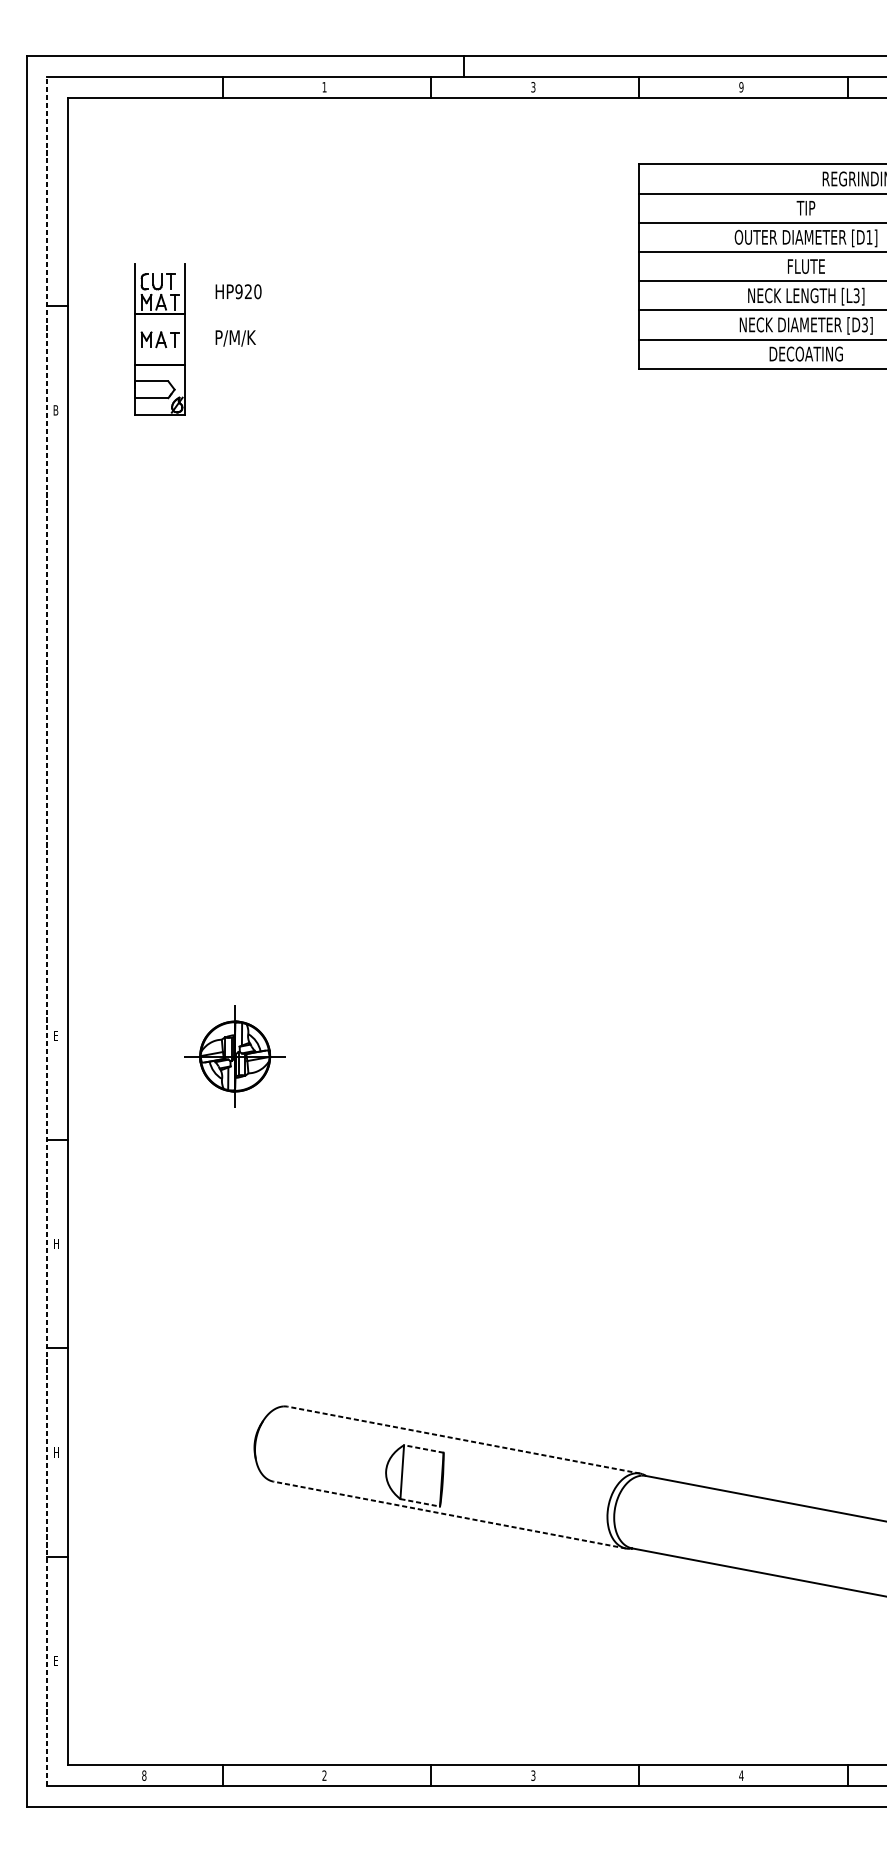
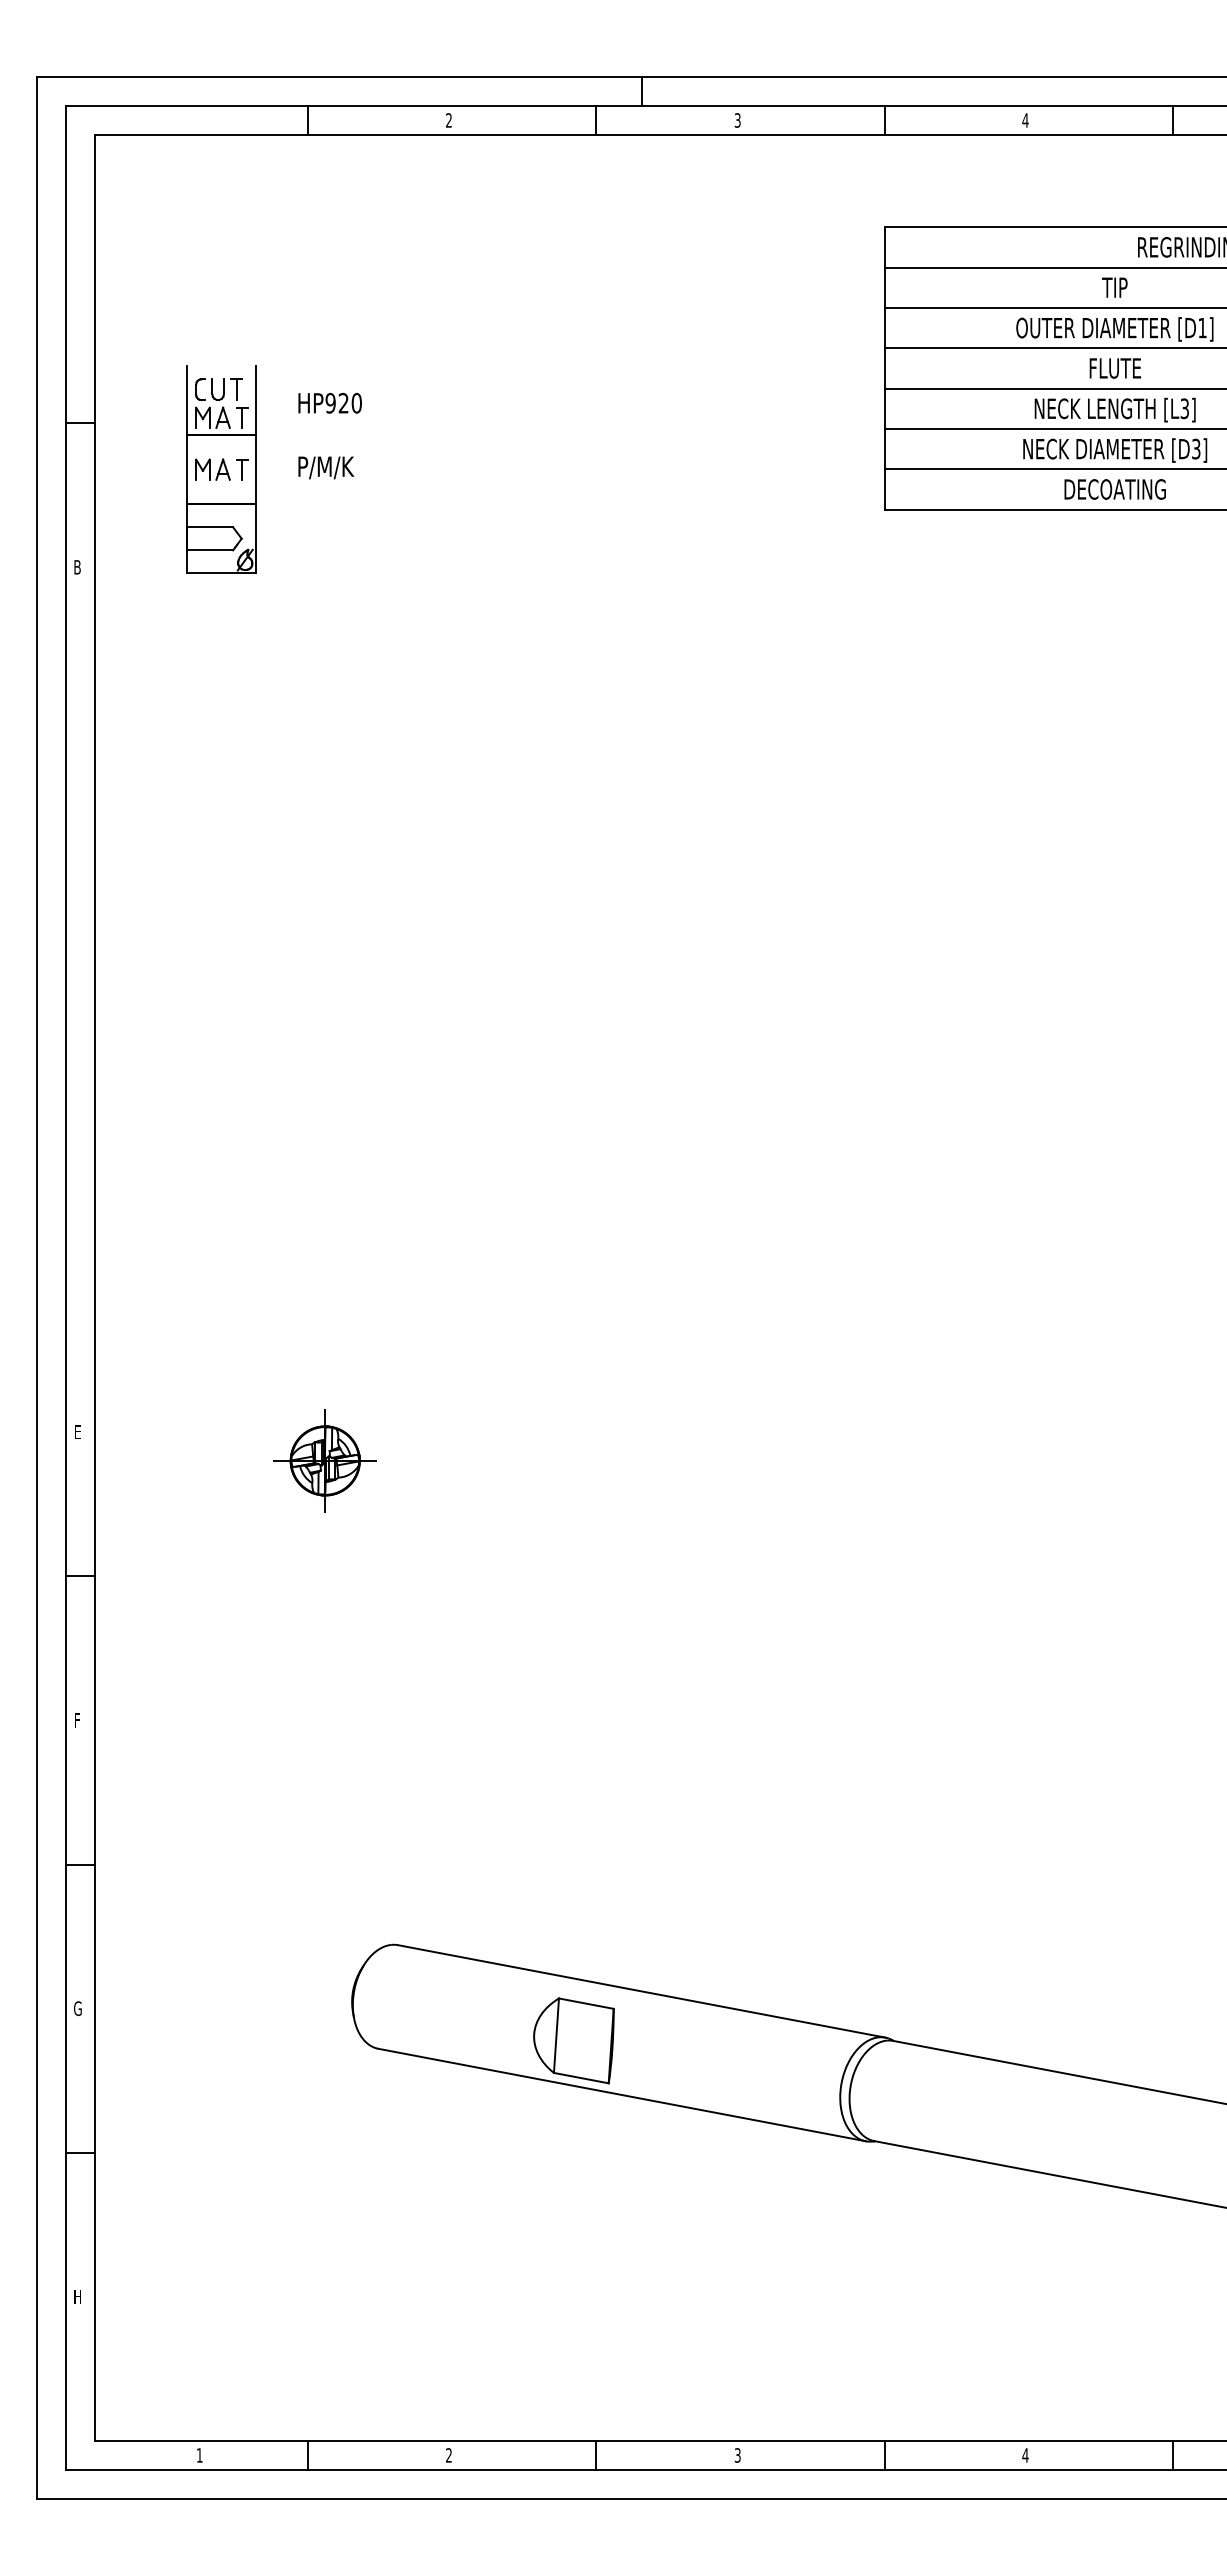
text: (324, 87) -> (448, 120), 1 -> 2
text: (741, 87) -> (1025, 120), 9 -> 4
line: (47, 931) -> (65, 1288), dashed -> solid
part: (234, 1056) -> (324, 1460), size x0.71
text: (56, 1244) -> (78, 1720), H -> F
line: (463, 1440) -> (641, 1991), dashed -> solid
line: (423, 1448) -> (586, 2003), dashed -> solid
text: (55, 1452) -> (77, 2008), H -> G
line: (420, 1503) -> (581, 2078), dashed -> solid
line: (449, 1514) -> (621, 2094), dashed -> solid
text: (56, 1660) -> (78, 2296), E -> H
text: (144, 1775) -> (199, 2455), 8 -> 1

